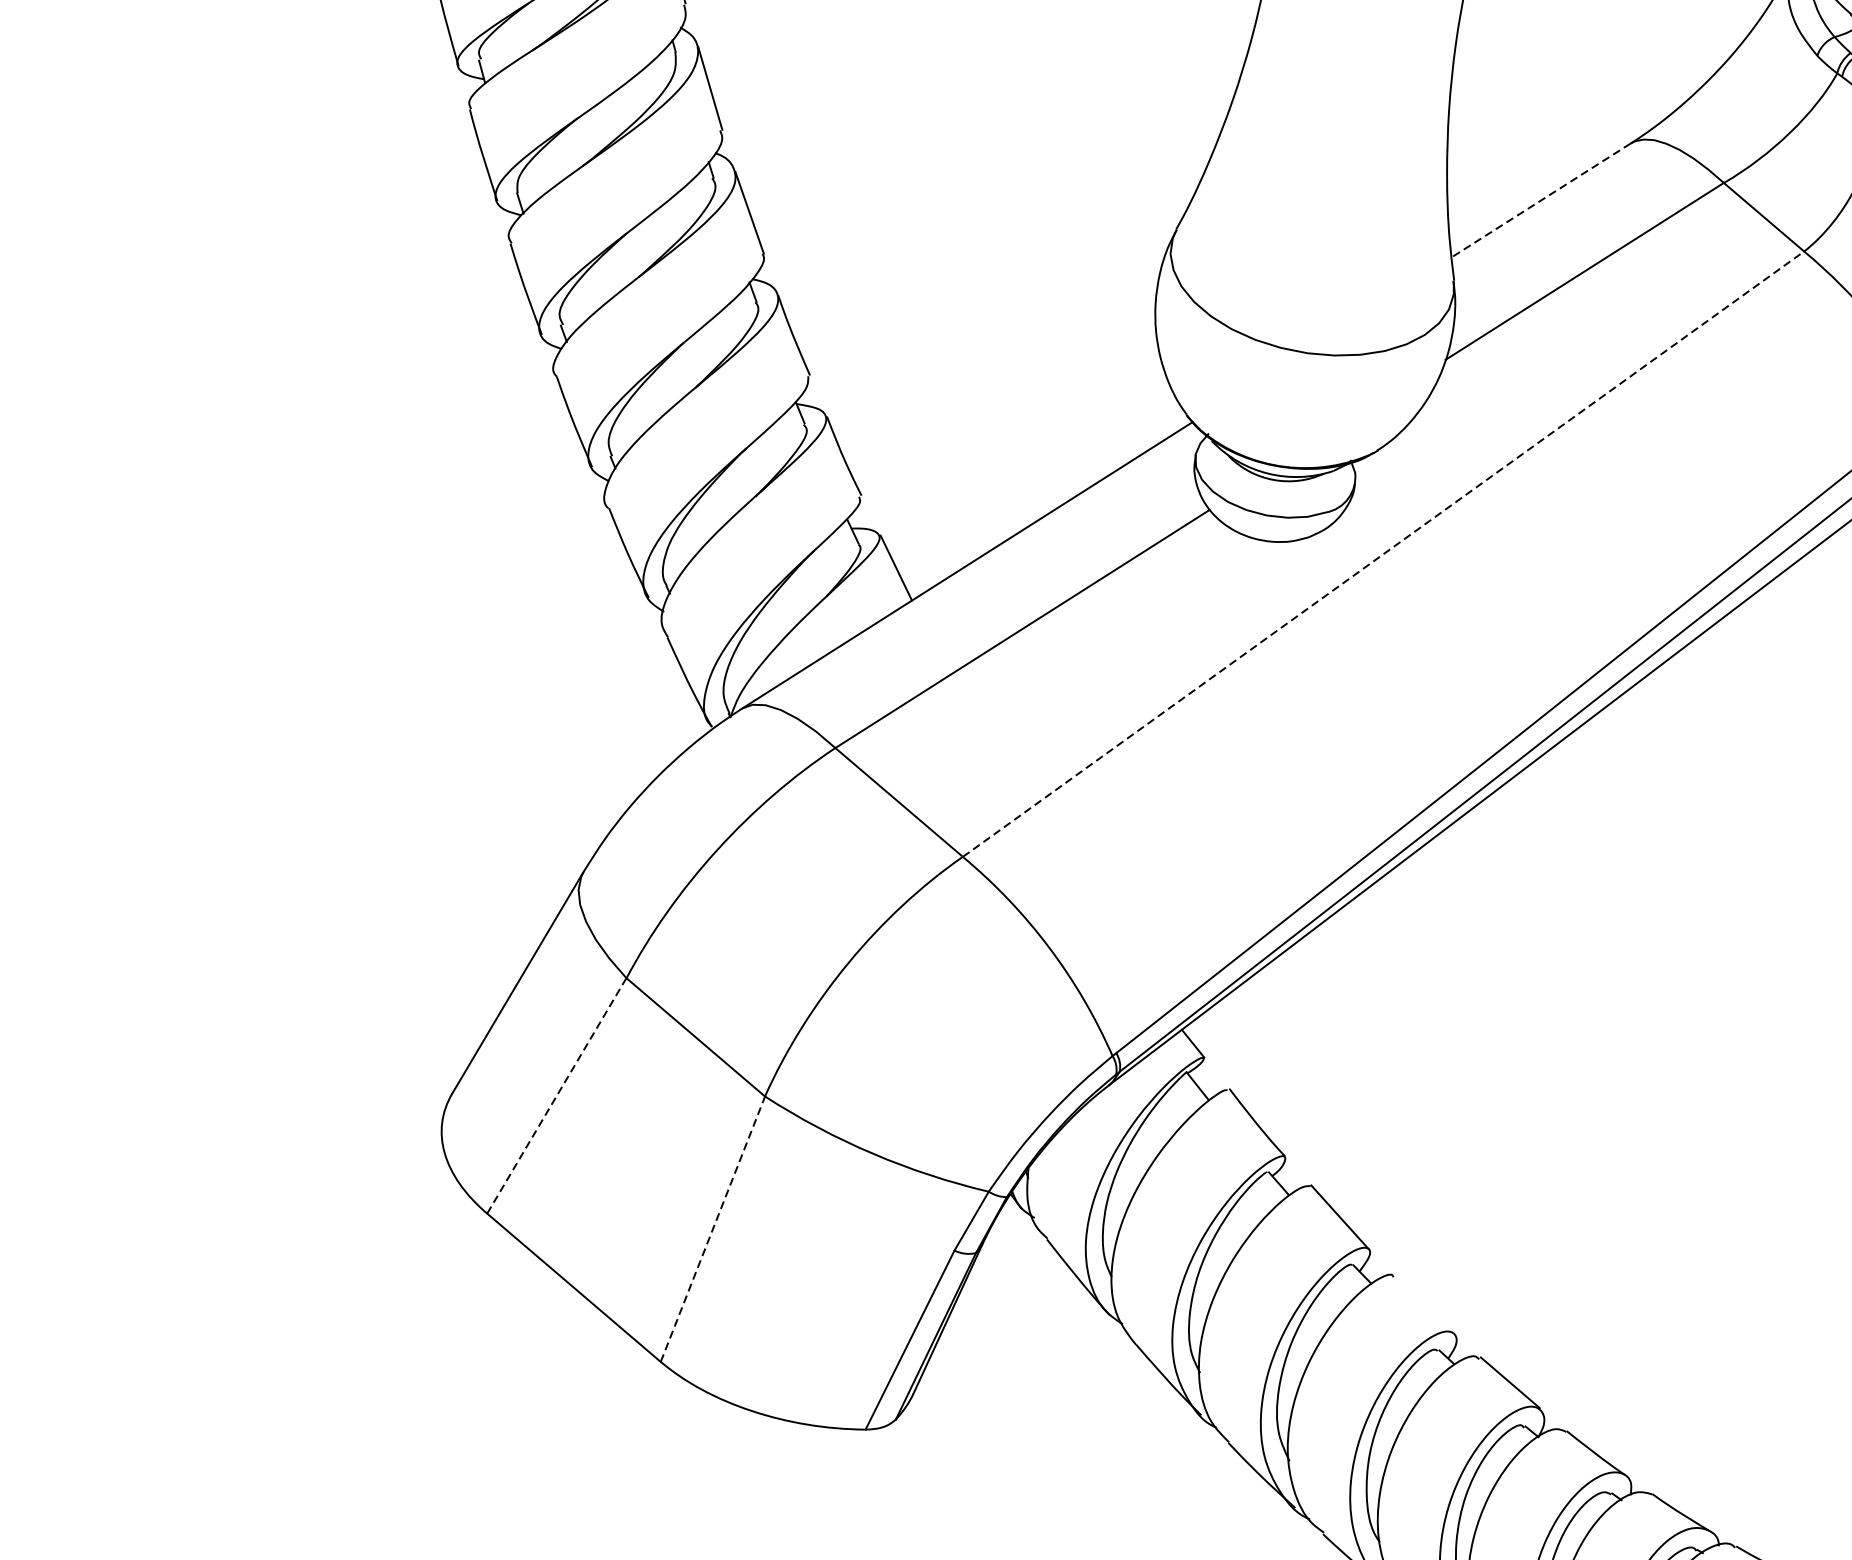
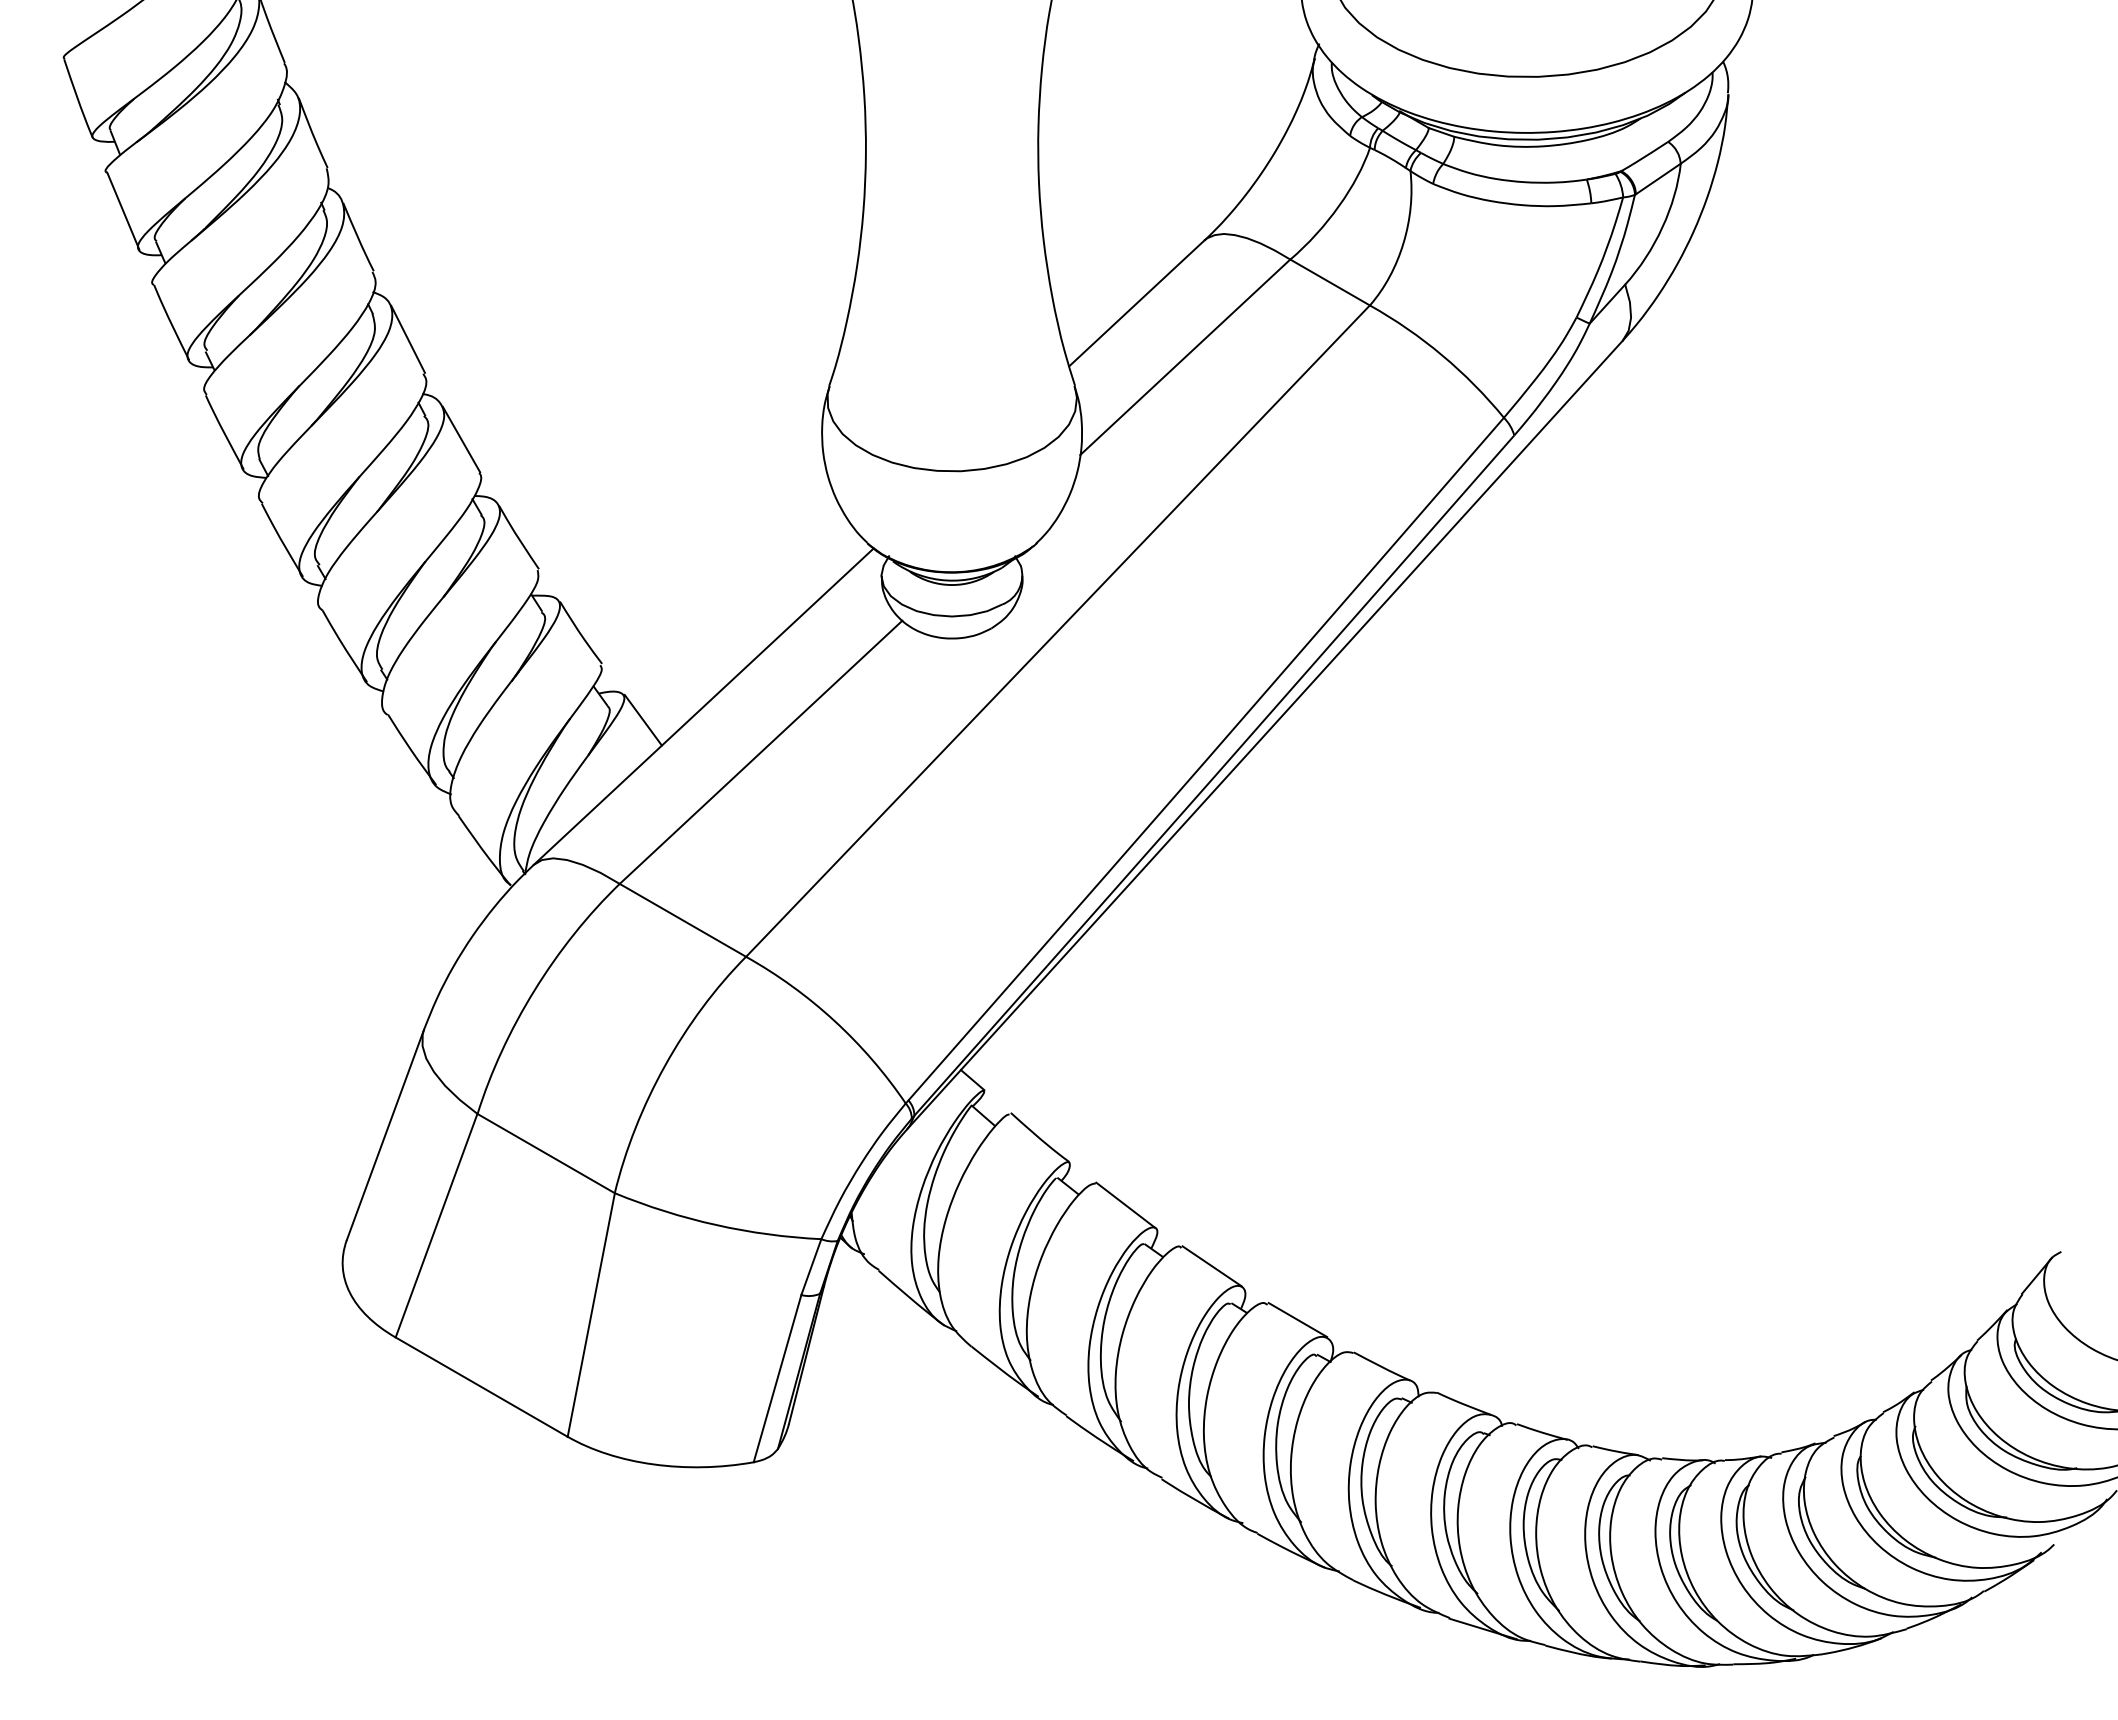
line: (1540, 200) -> (1136, 303), dashed -> solid
line: (1384, 554) -> (1058, 631), dashed -> solid
line: (556, 1096) -> (436, 1226), dashed -> solid
line: (713, 1228) -> (591, 1314), dashed -> solid
line: (1423, 1304) -> (1211, 1266), added

